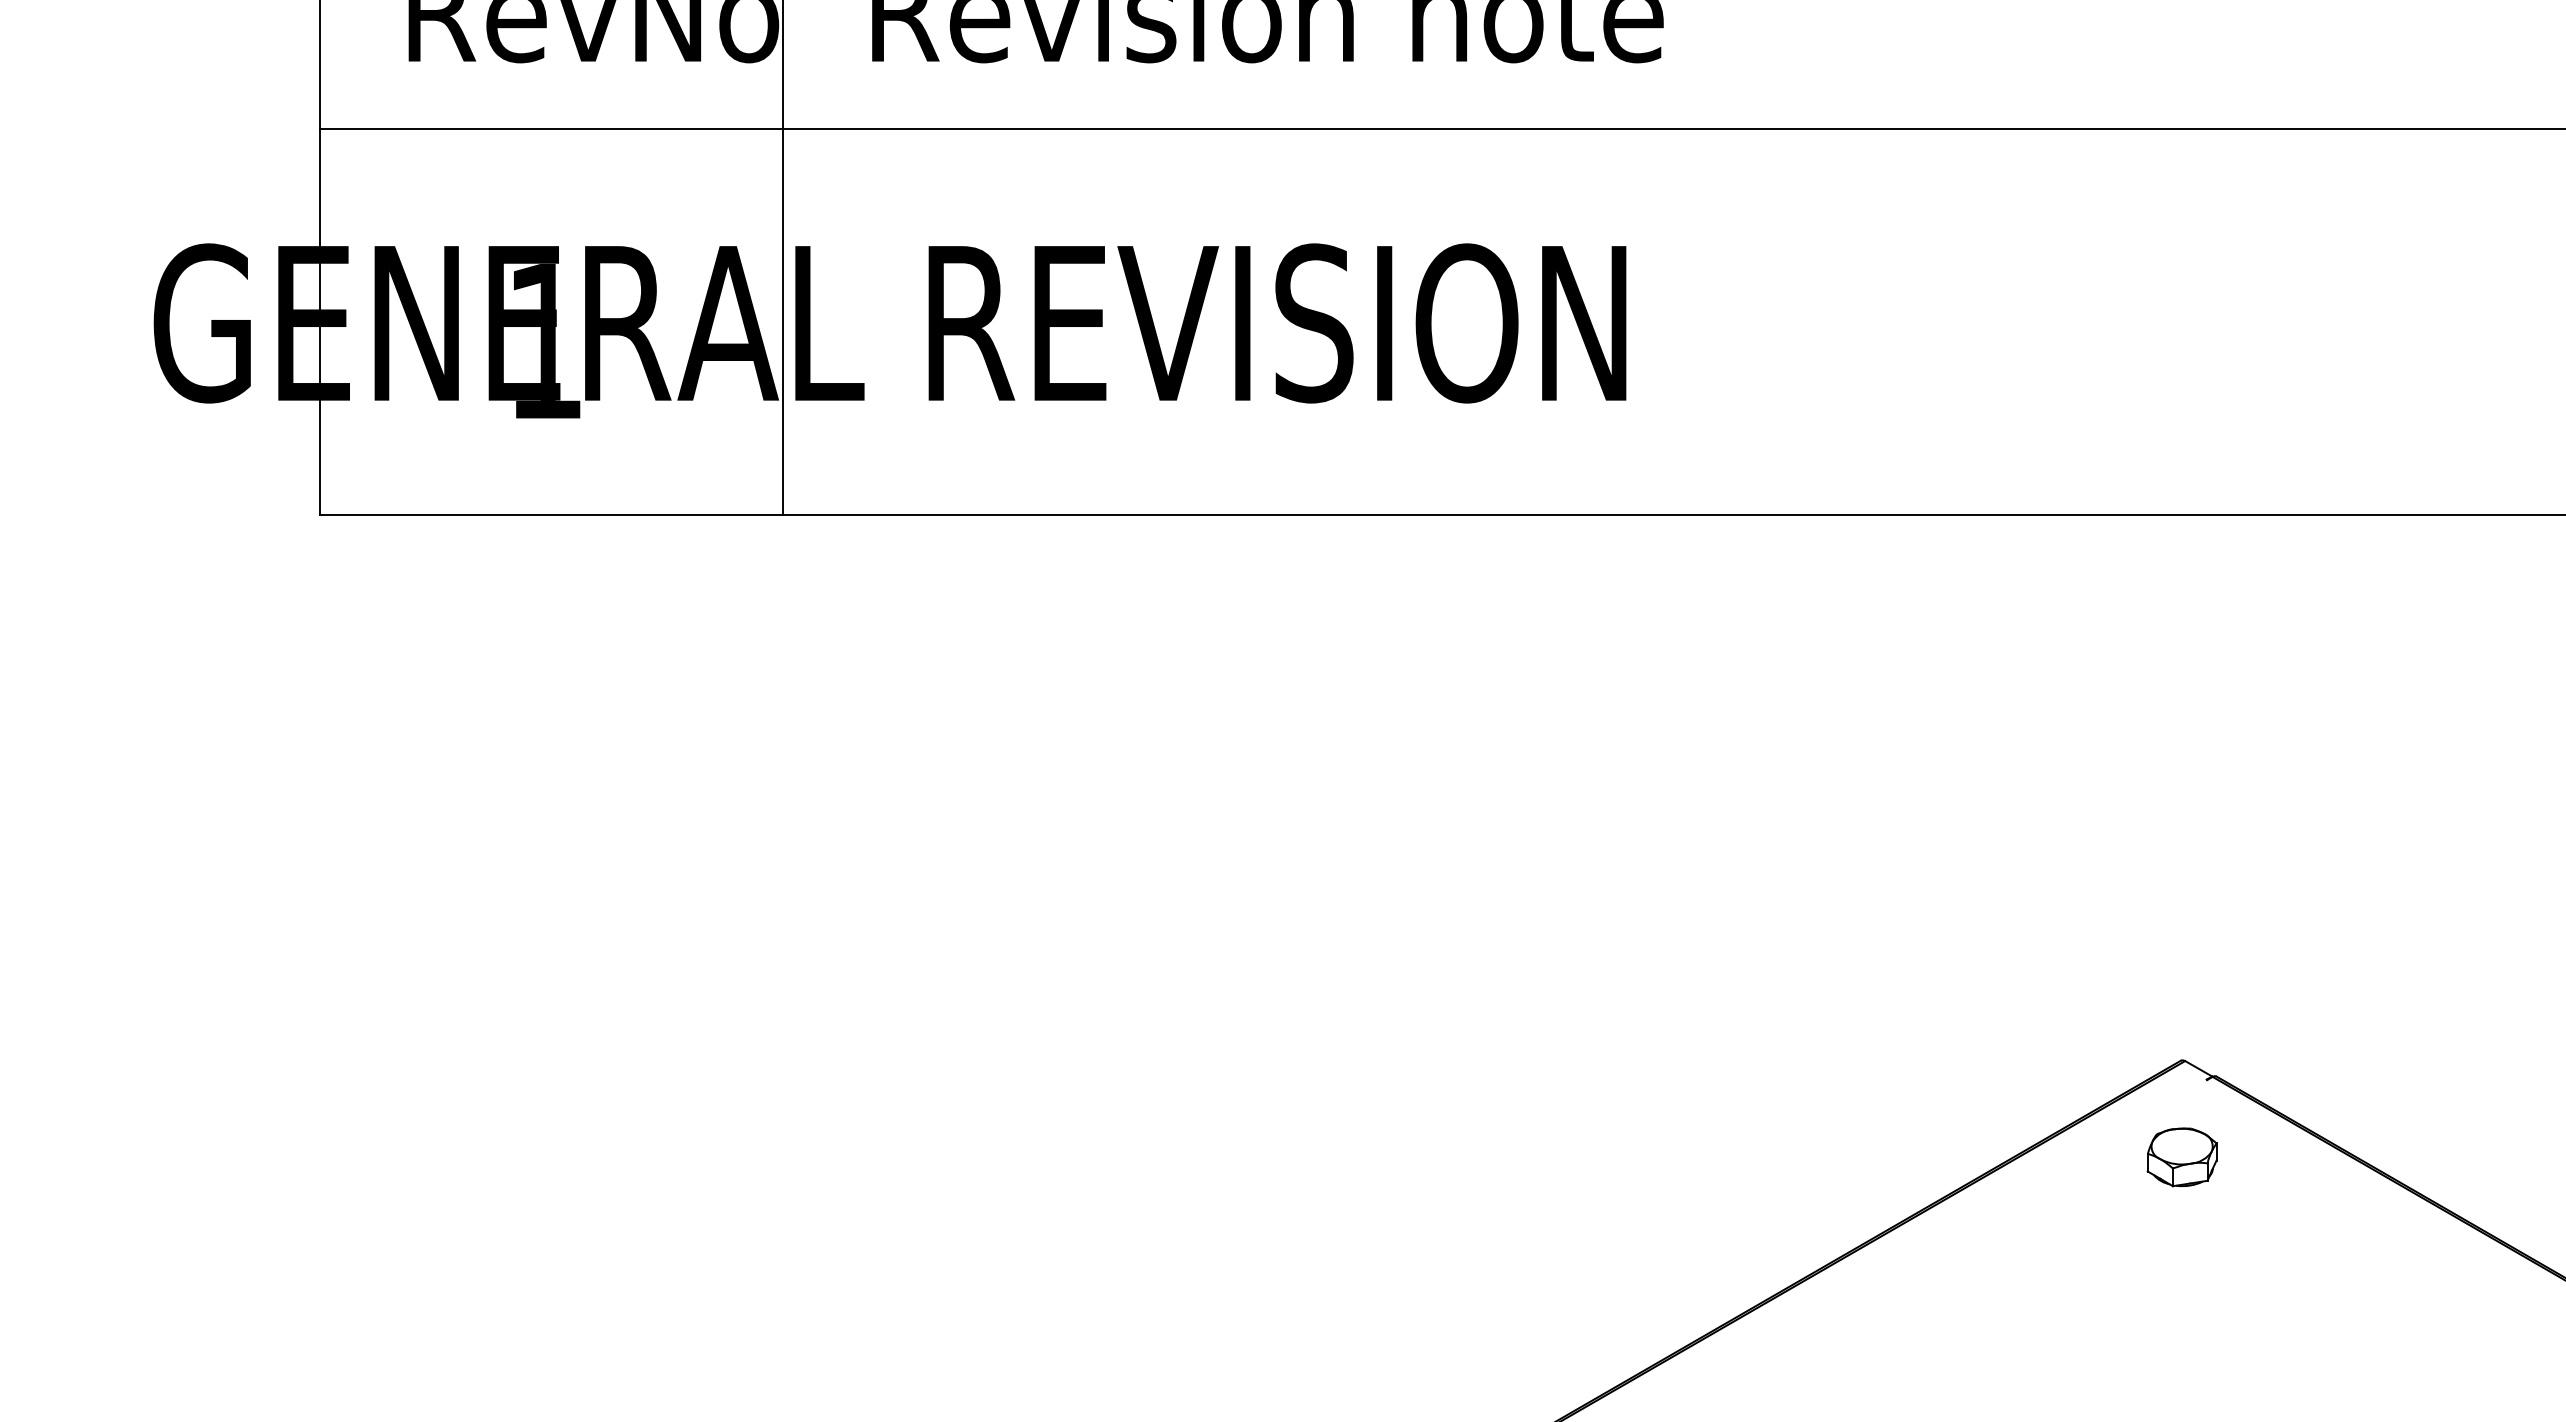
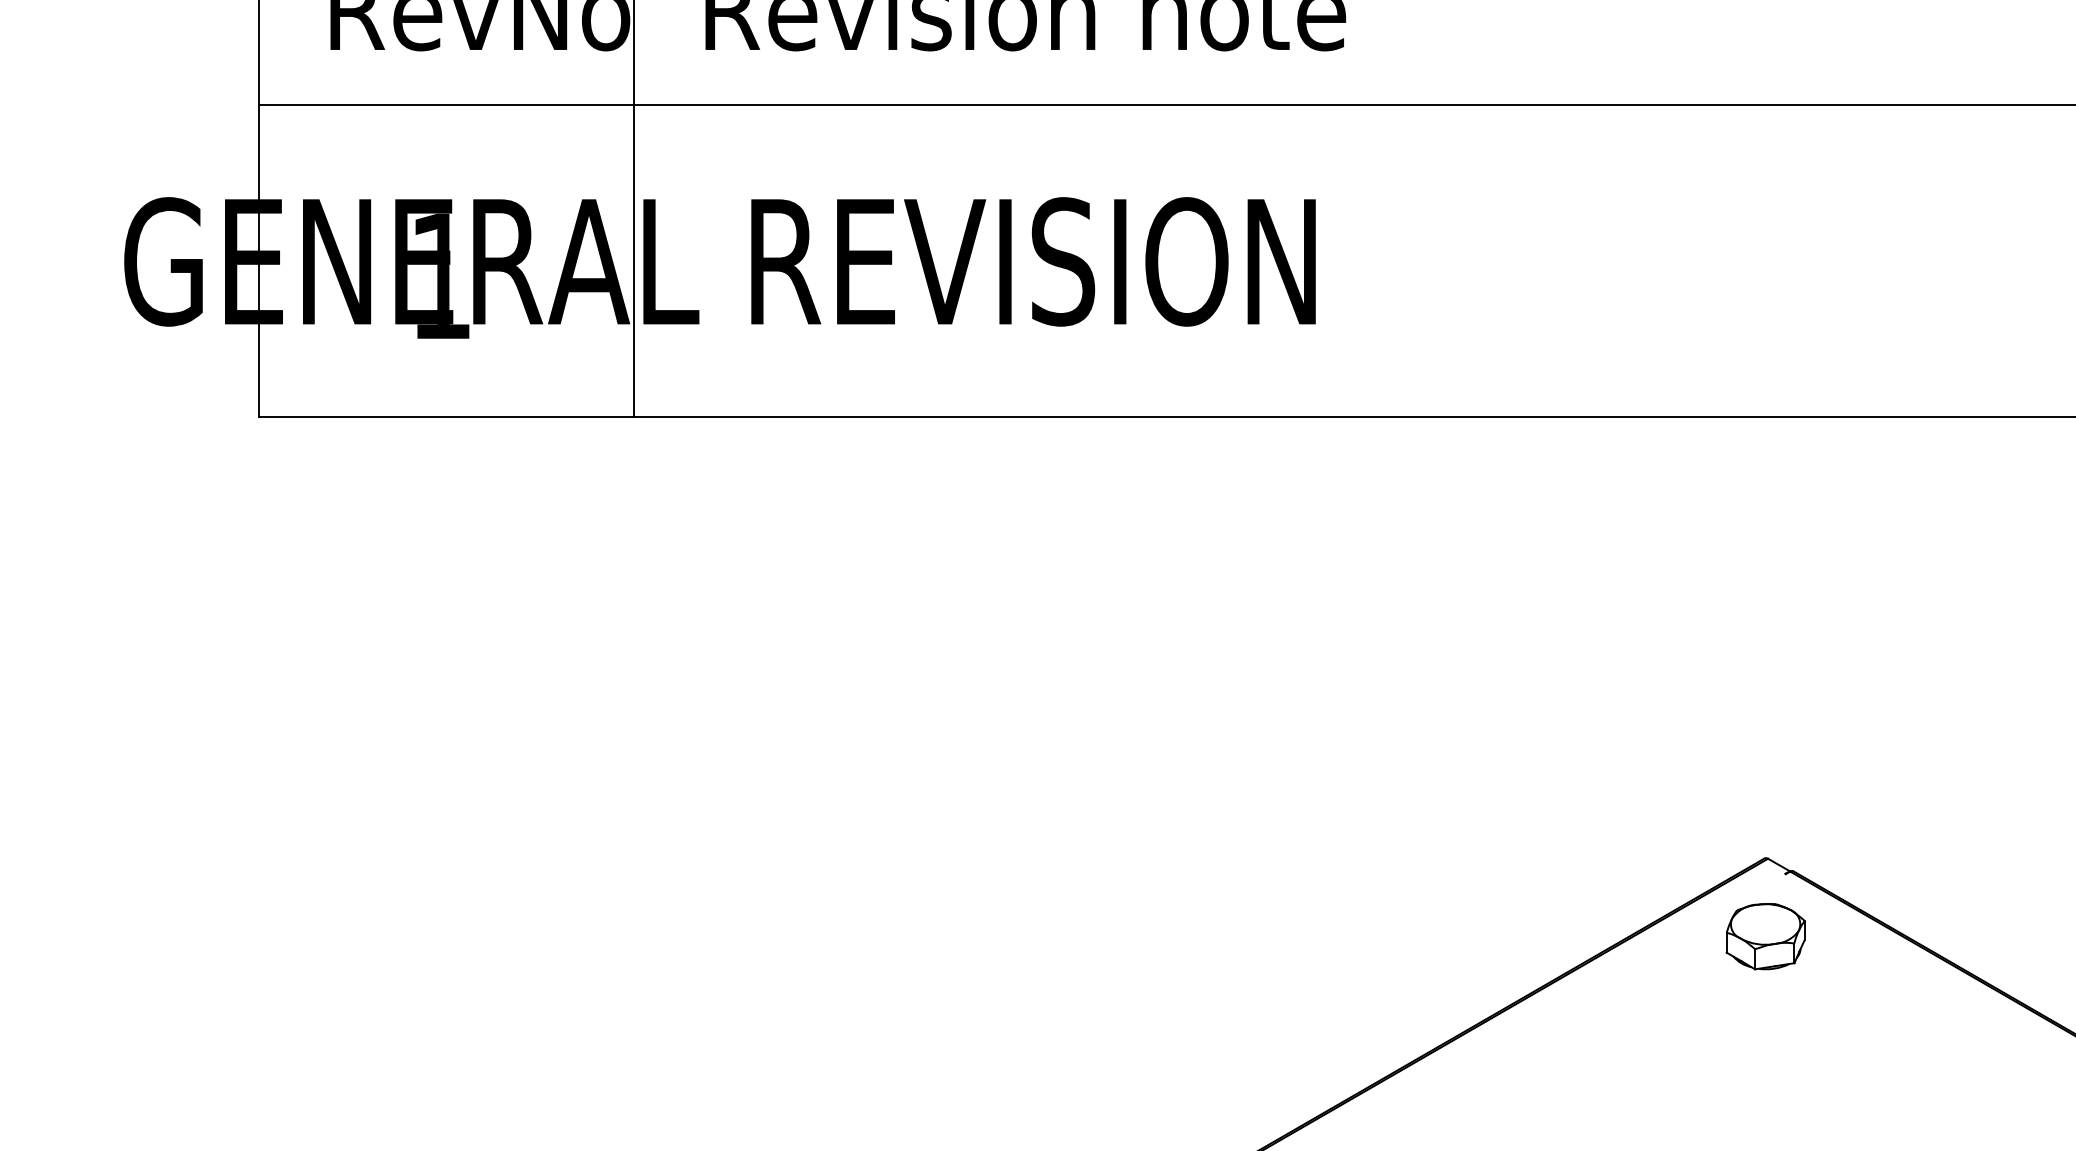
part: (2181, 1157) -> (1765, 936), size x1.4

